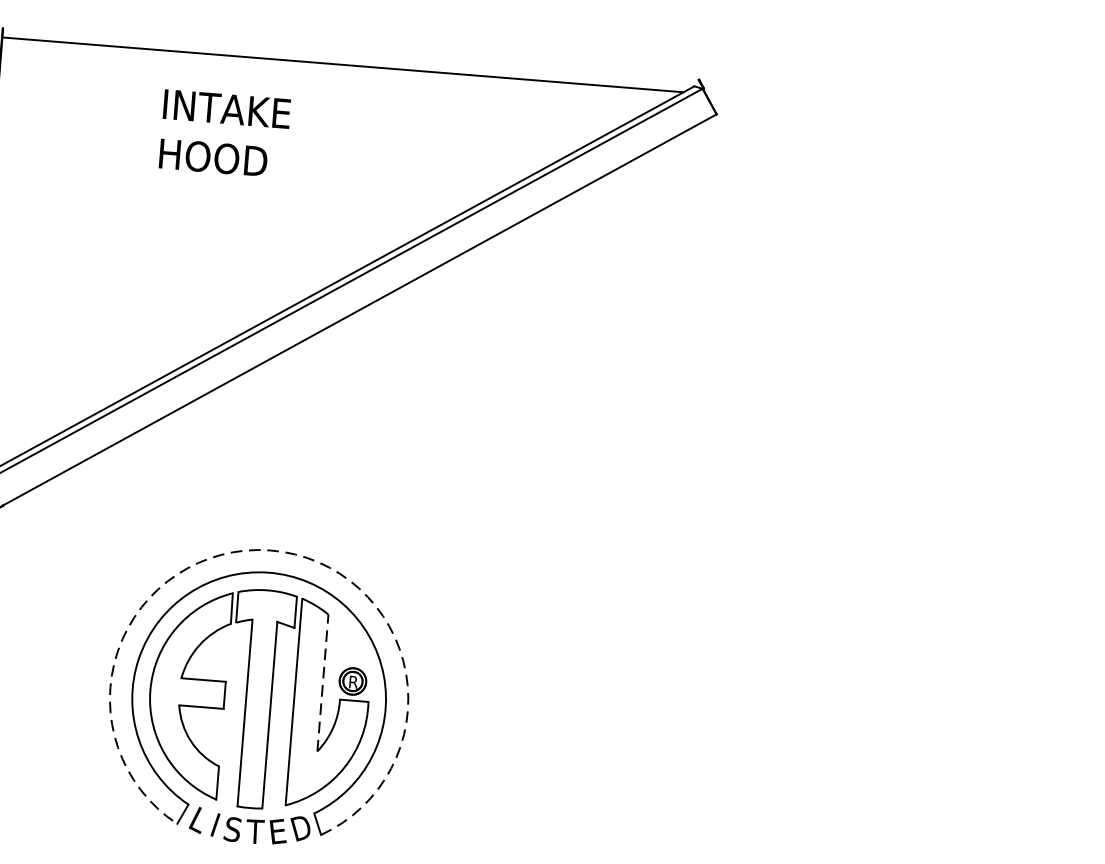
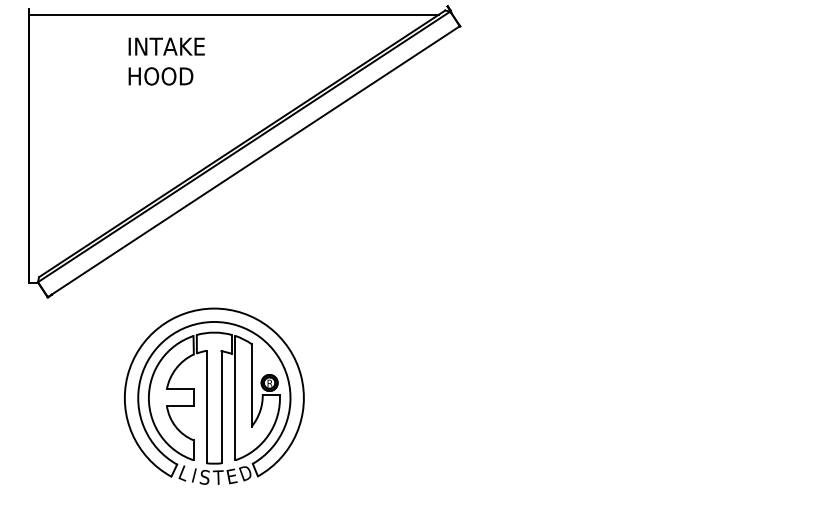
arc: (269, 550) -> (213, 308), dashed -> solid
line: (322, 681) -> (251, 384), dashed -> solid

